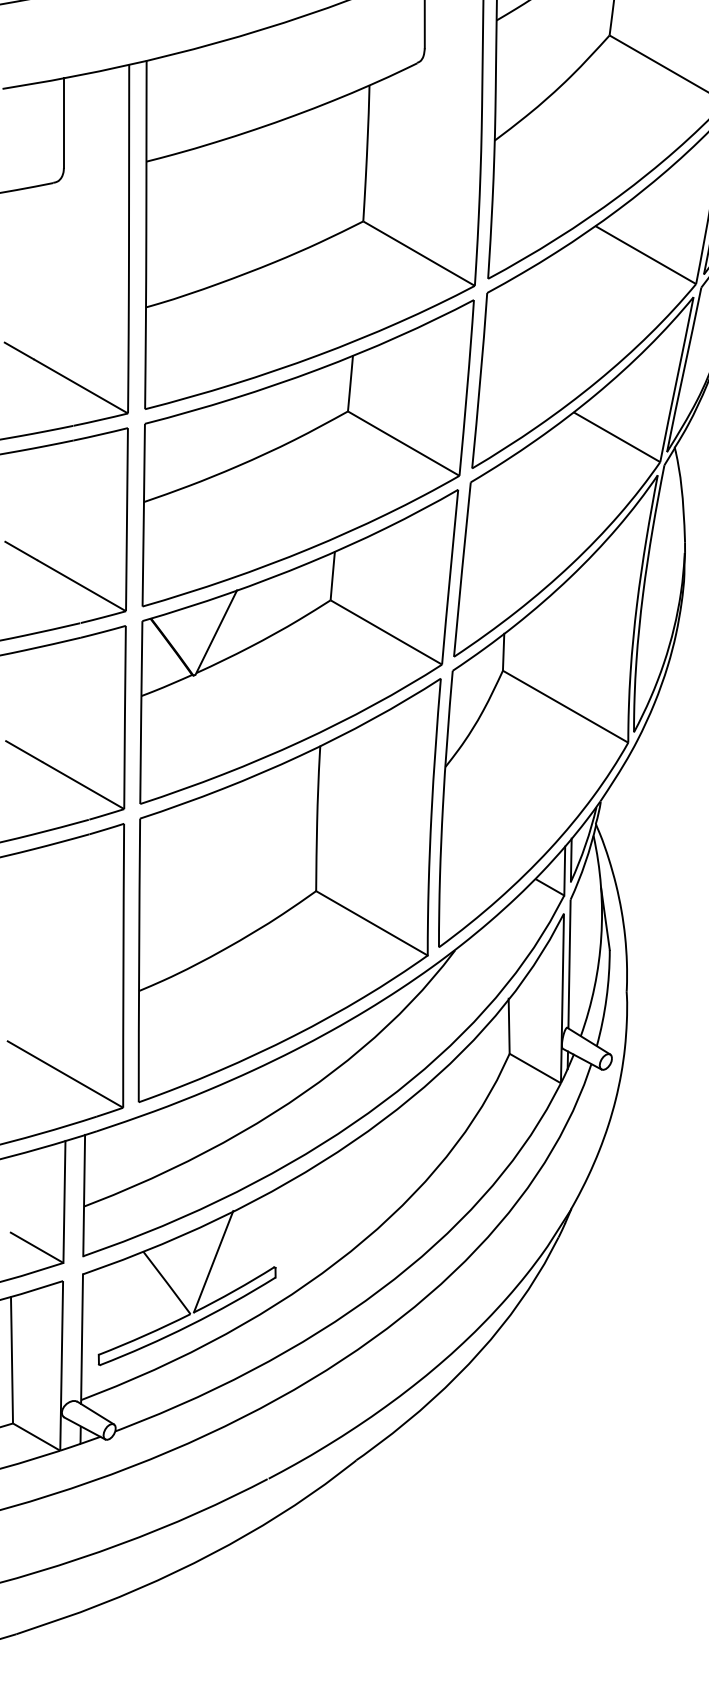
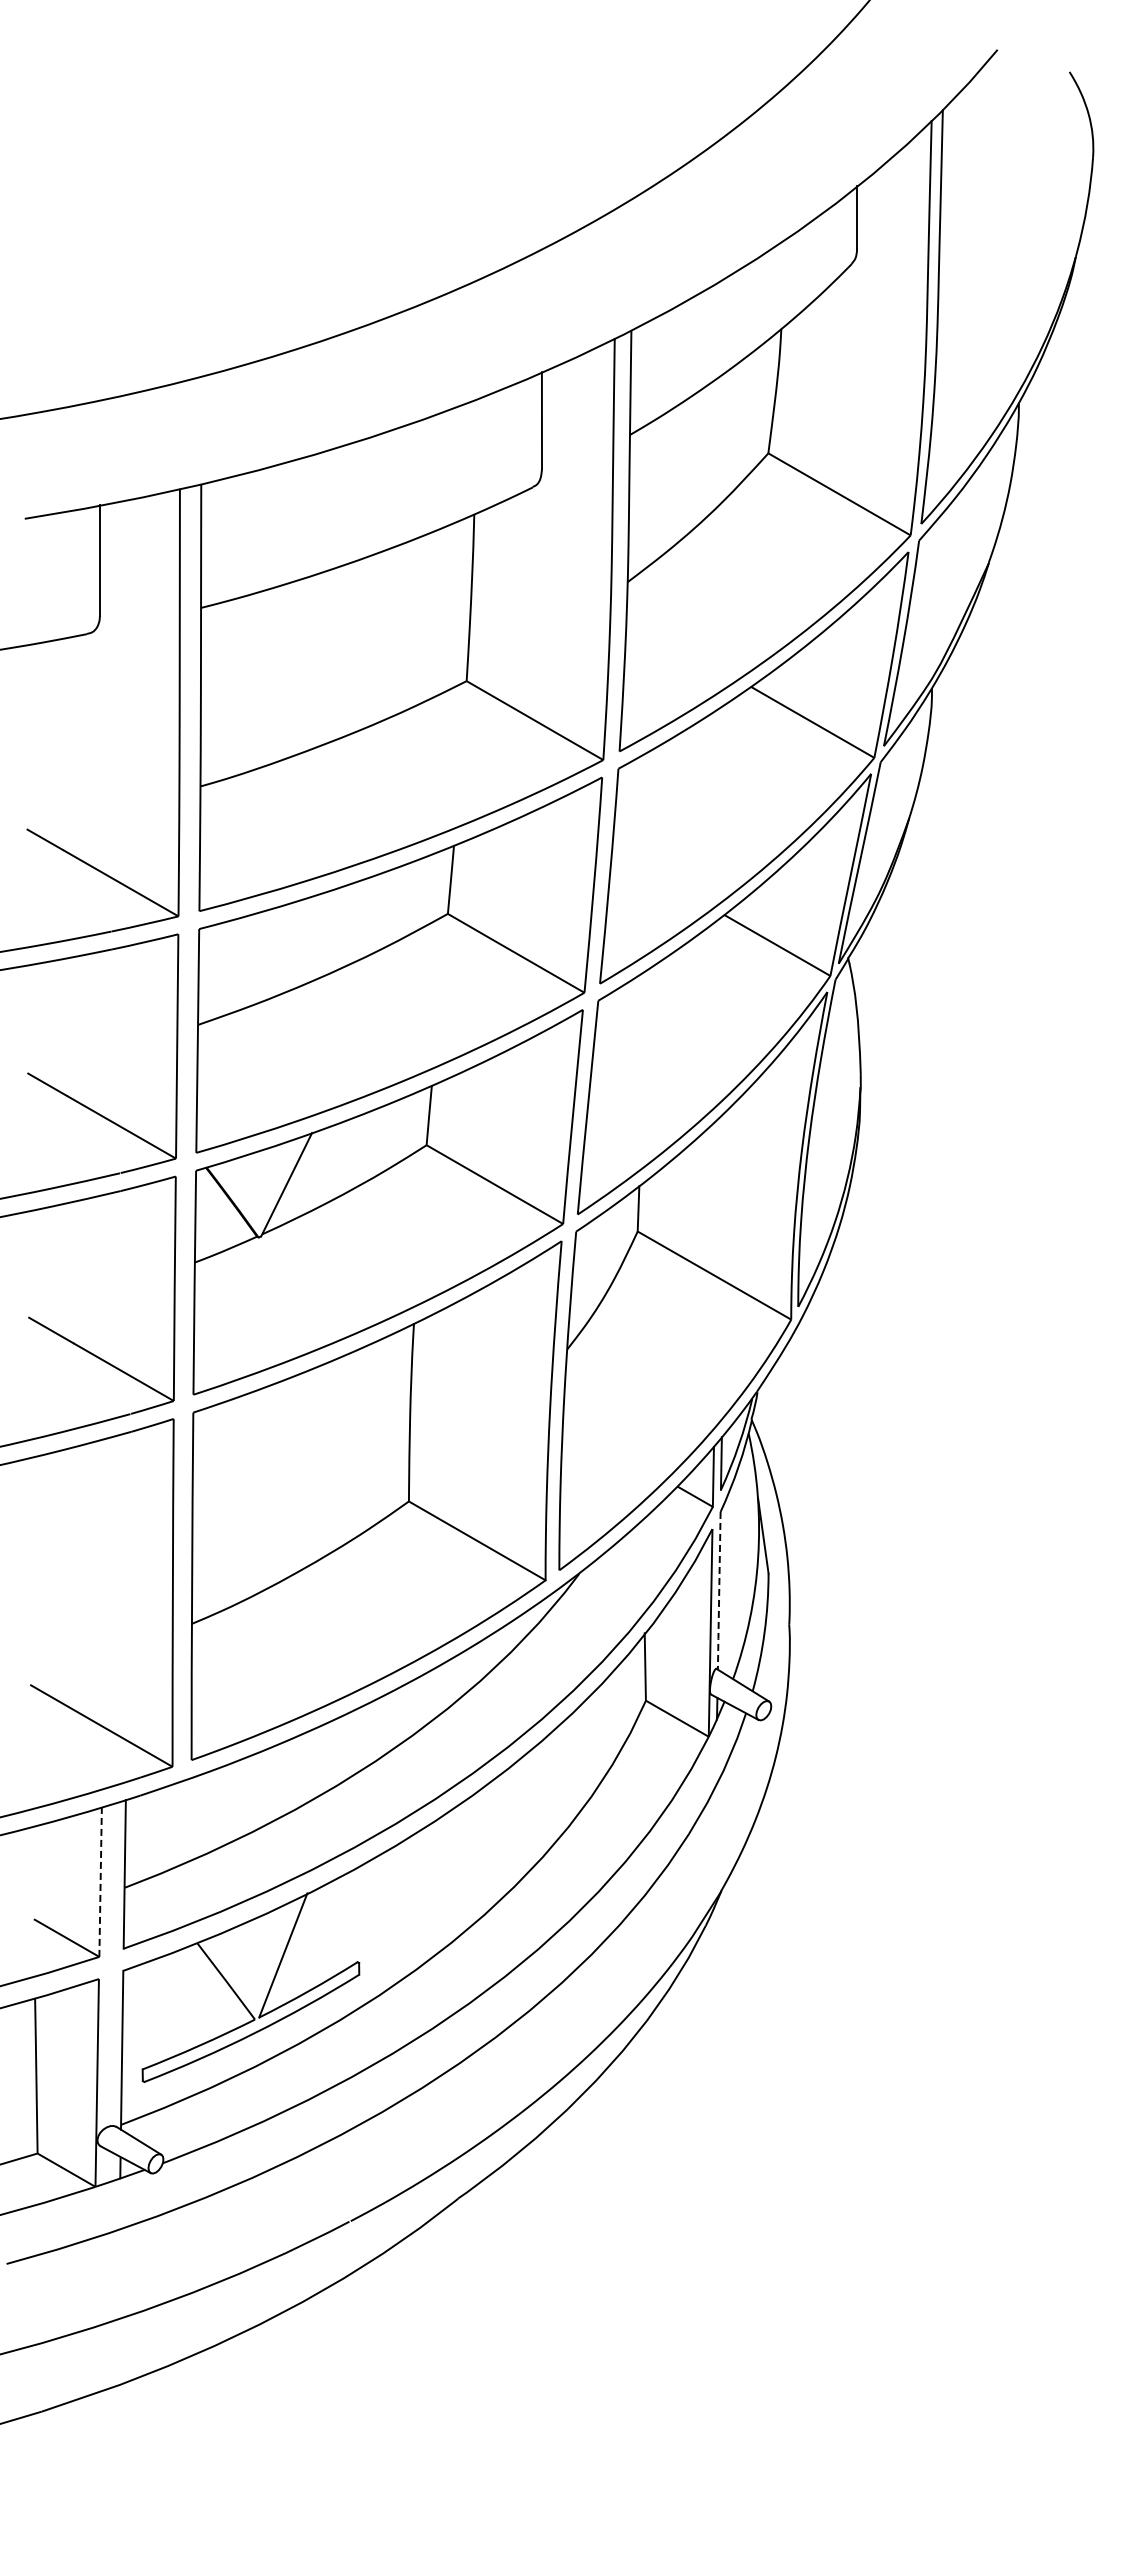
line: (569, 964) -> (719, 1591), solid -> dashed
line: (64, 1202) -> (100, 1882), solid -> dashed

